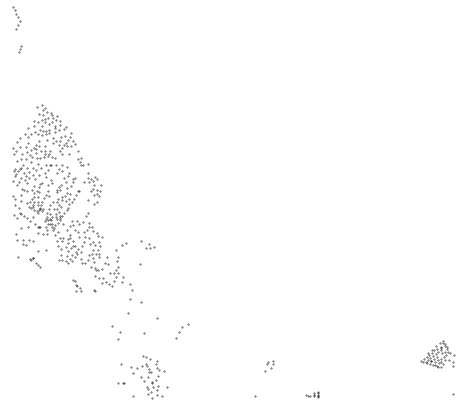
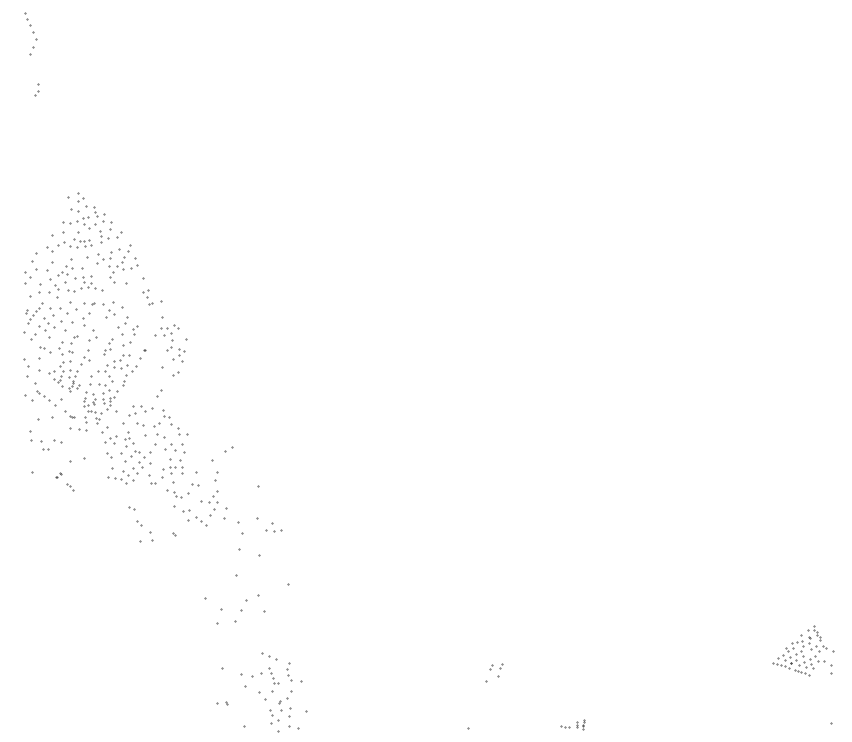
part: (147, 244) -> (269, 524), moved
part: (76, 285) -> (140, 524), size x1.67
part: (182, 331) -> (247, 608), moved

